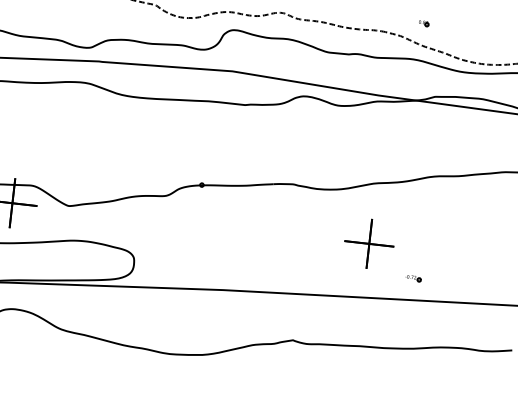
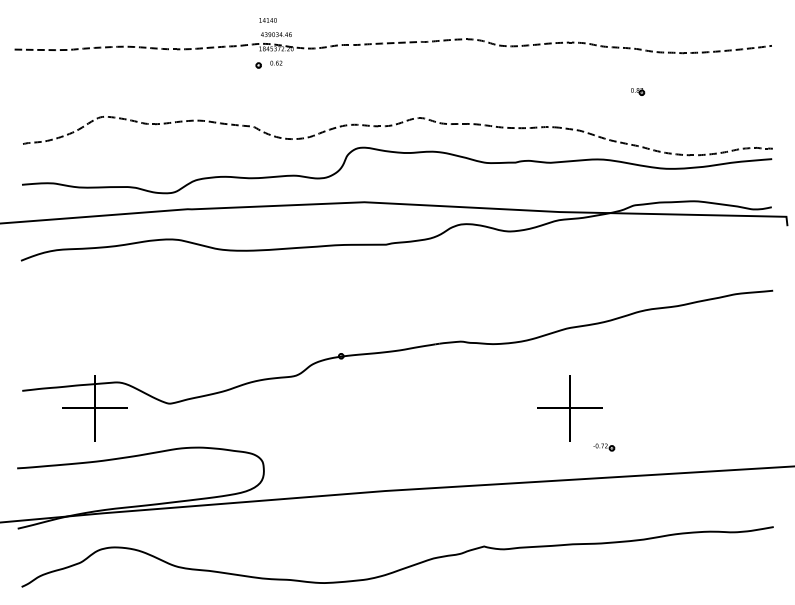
part: (424, 23) -> (638, 91), moved
part: (413, 278) -> (604, 447), moved

